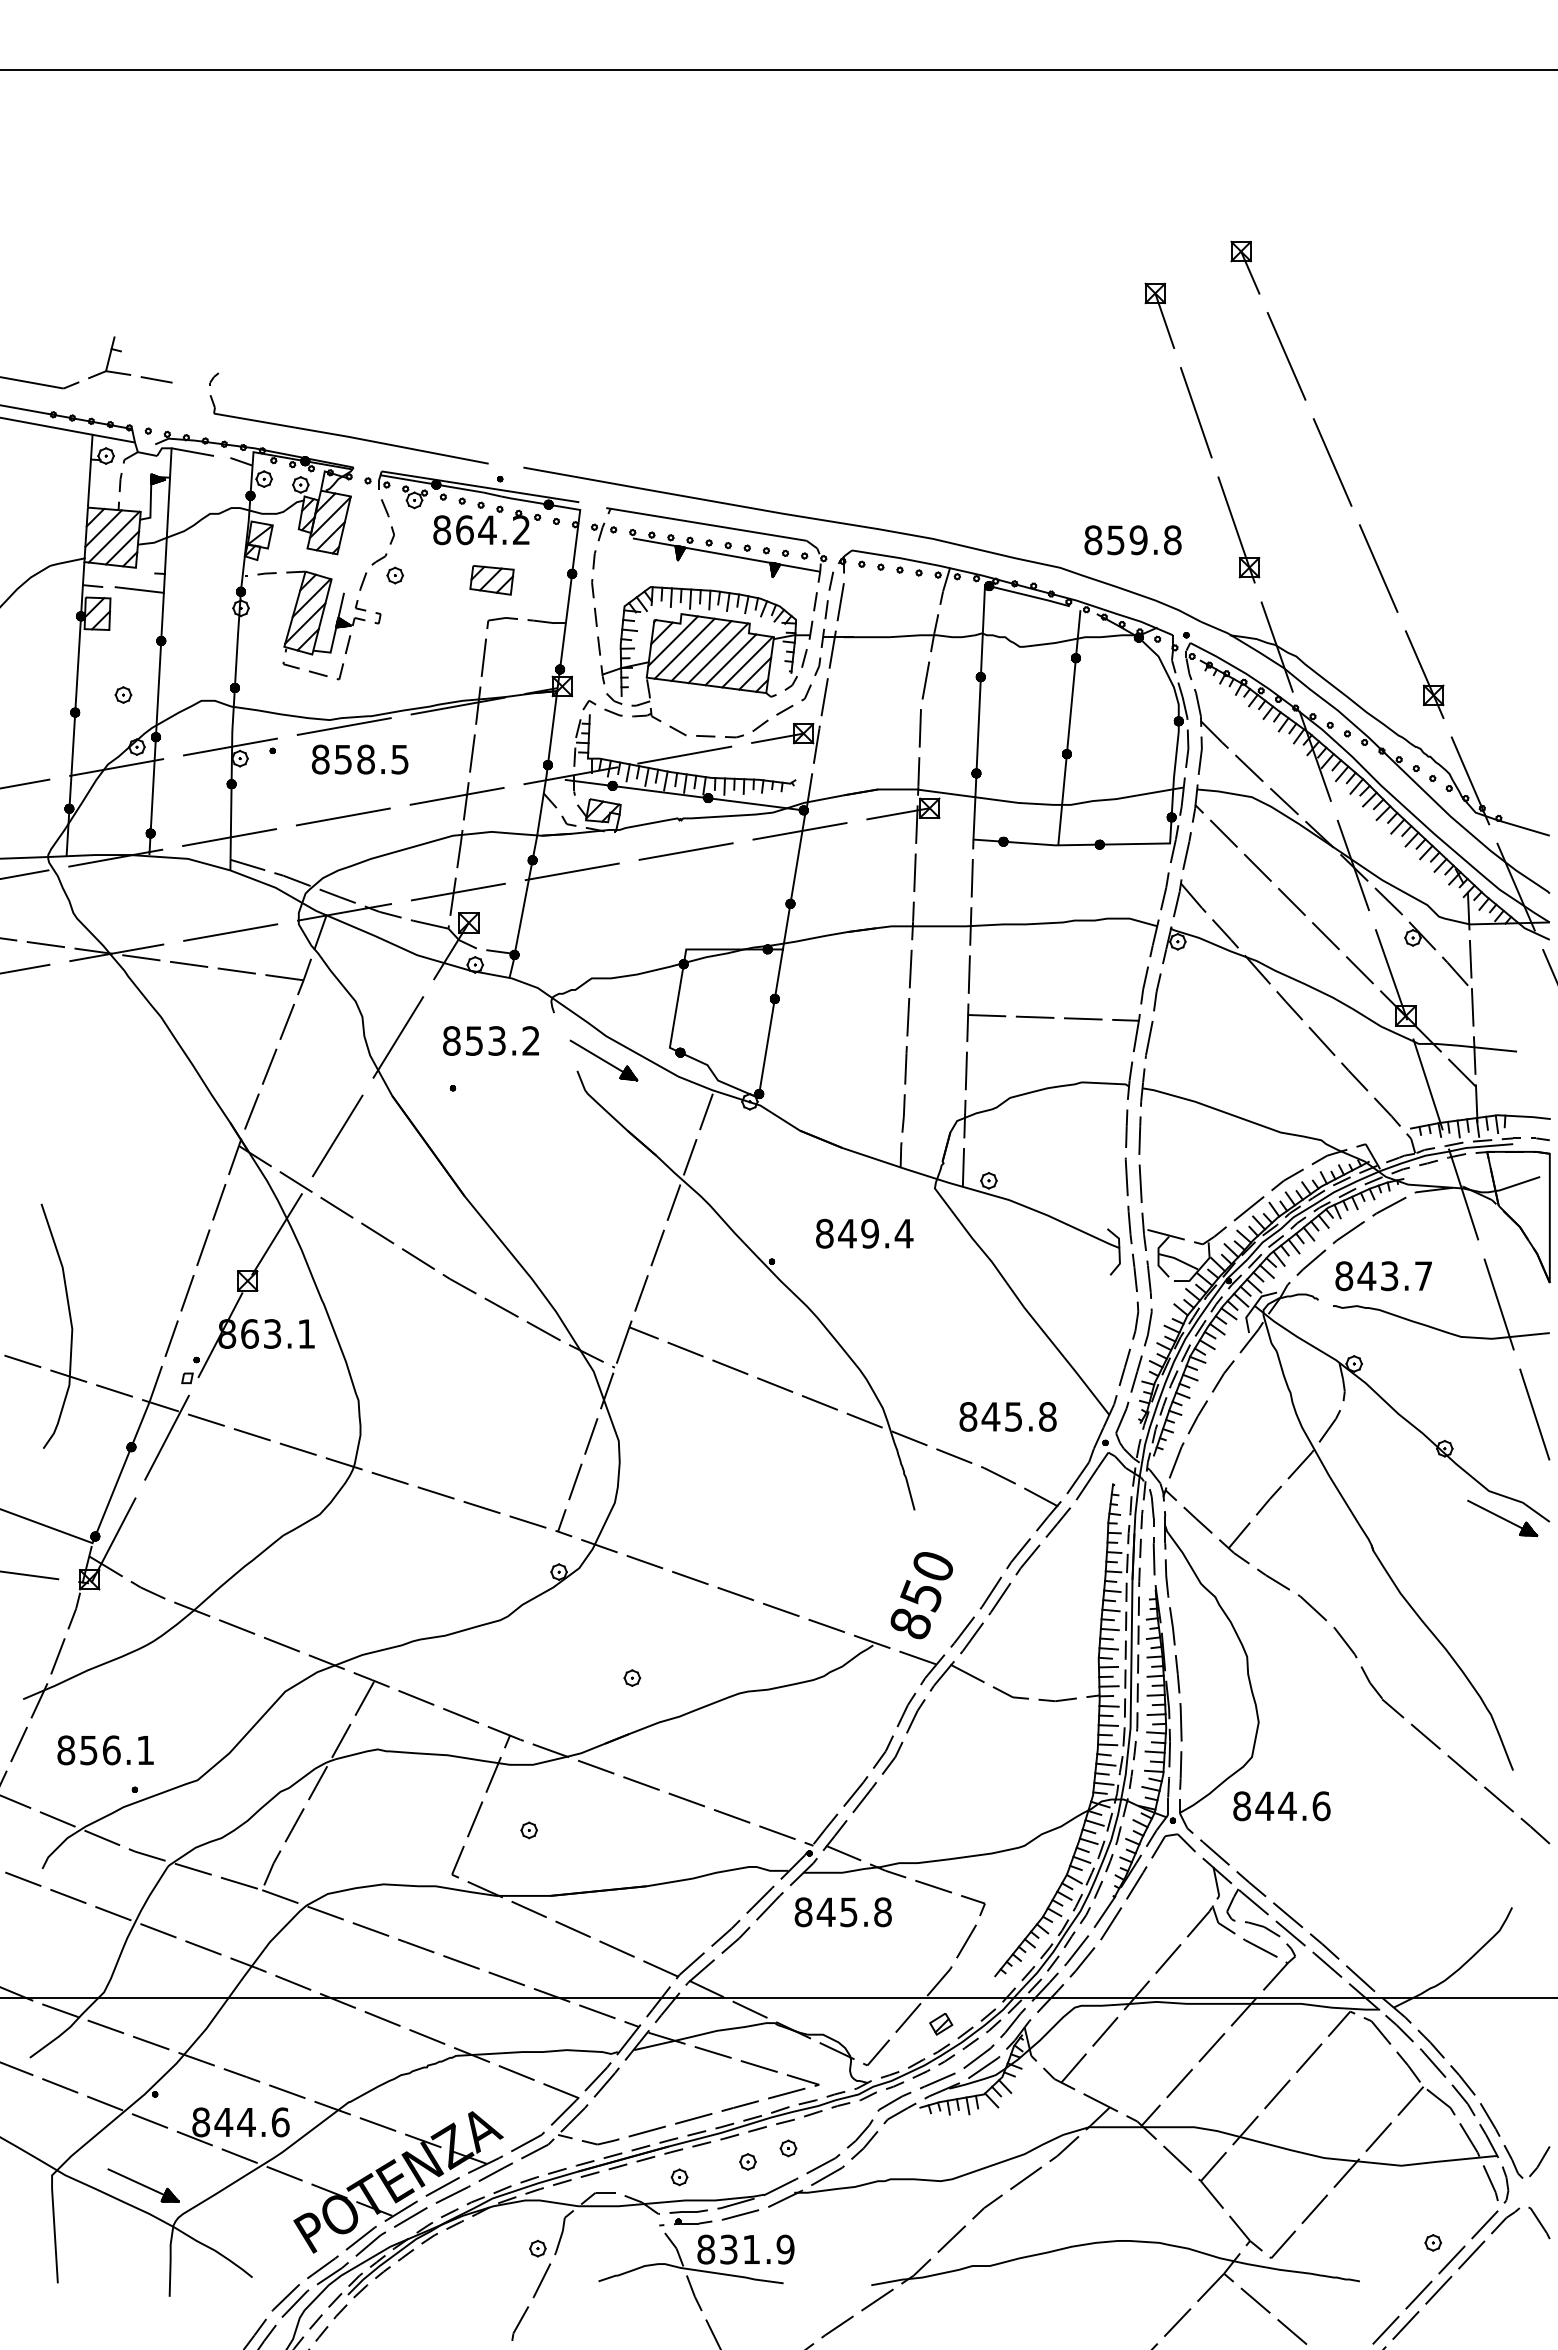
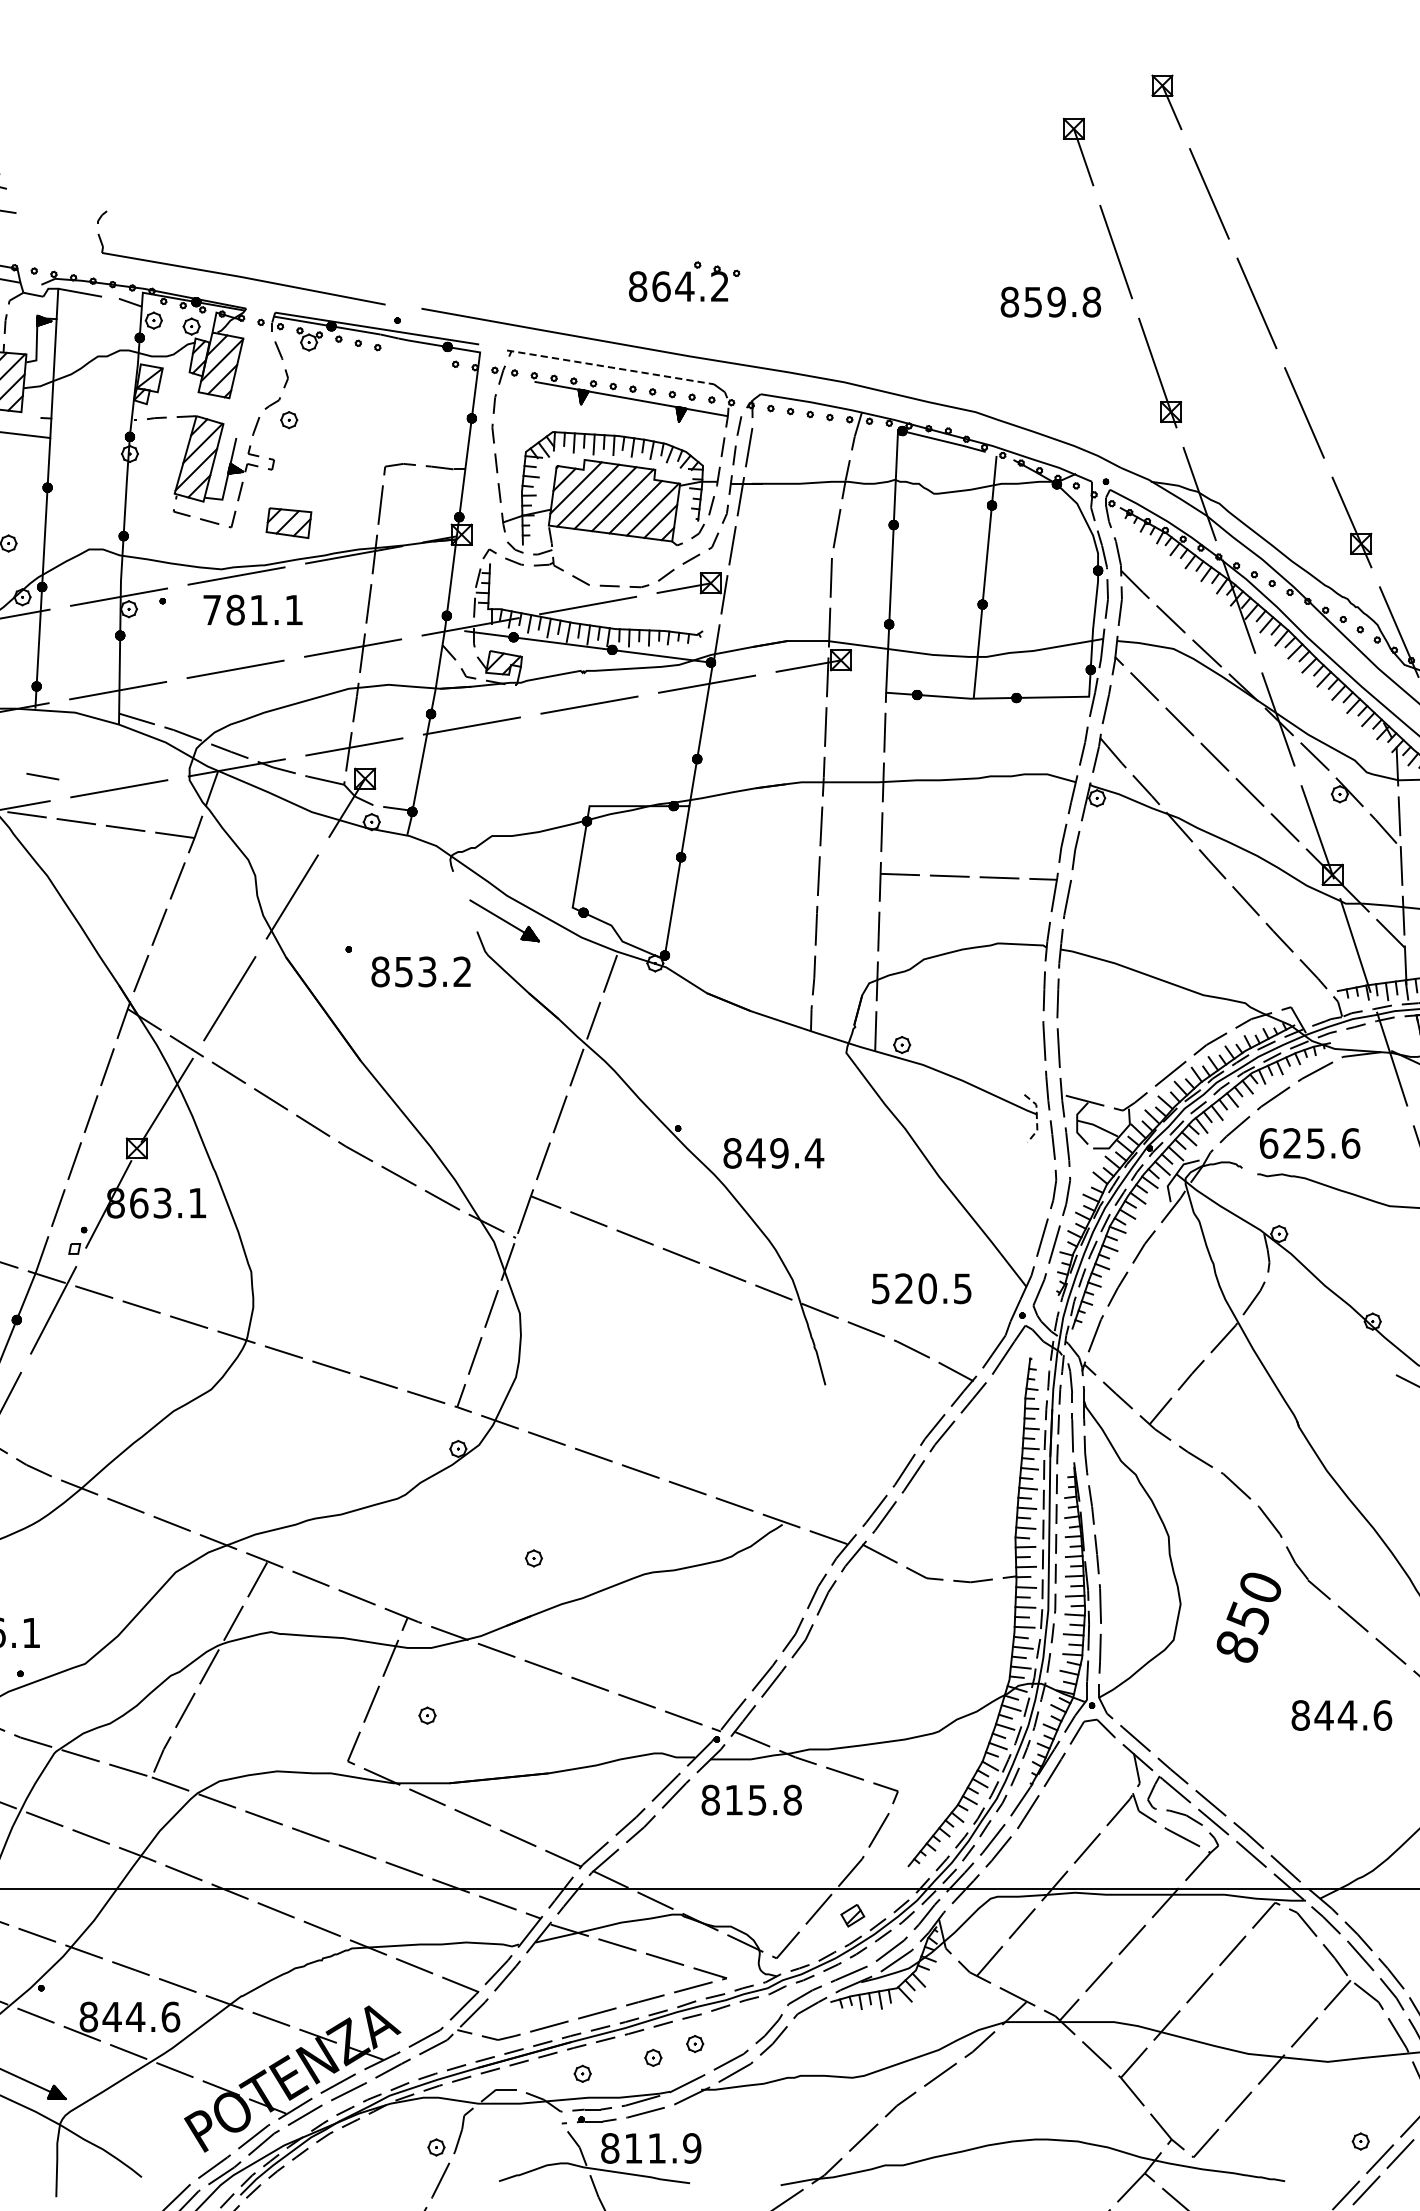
line: (156, 379) -> (42, 776), moved
line: (706, 524) -> (610, 367), solid -> dashed
part: (487, 525) -> (684, 281), moved
text: (1132, 540) -> (1050, 302), moved
part: (491, 580) -> (288, 523), moved
text: (359, 759) -> (252, 610), 858.5 -> 781.1
text: (490, 1040) -> (420, 971), moved
text: (864, 1233) -> (773, 1153), moved
line: (1119, 1251) -> (1036, 1118), solid -> dashed
text: (1383, 1276) -> (1309, 1143), 843.7 -> 625.6
text: (1007, 1416) -> (921, 1288), 845.8 -> 520.5
text: (921, 1595) -> (1248, 1617), moved
text: (1281, 1806) -> (1341, 1715), moved
text: (825, 1911) -> (733, 1799), 845.8 -> 815.8
text: (728, 2249) -> (633, 2148), 831.9 -> 811.9

